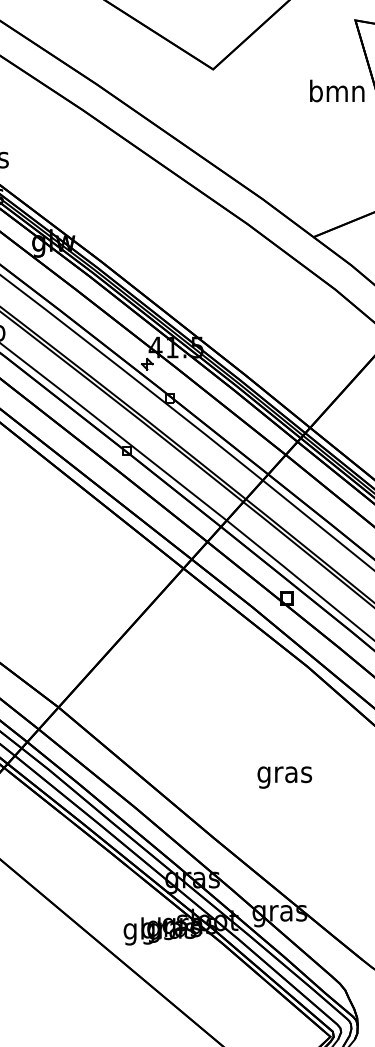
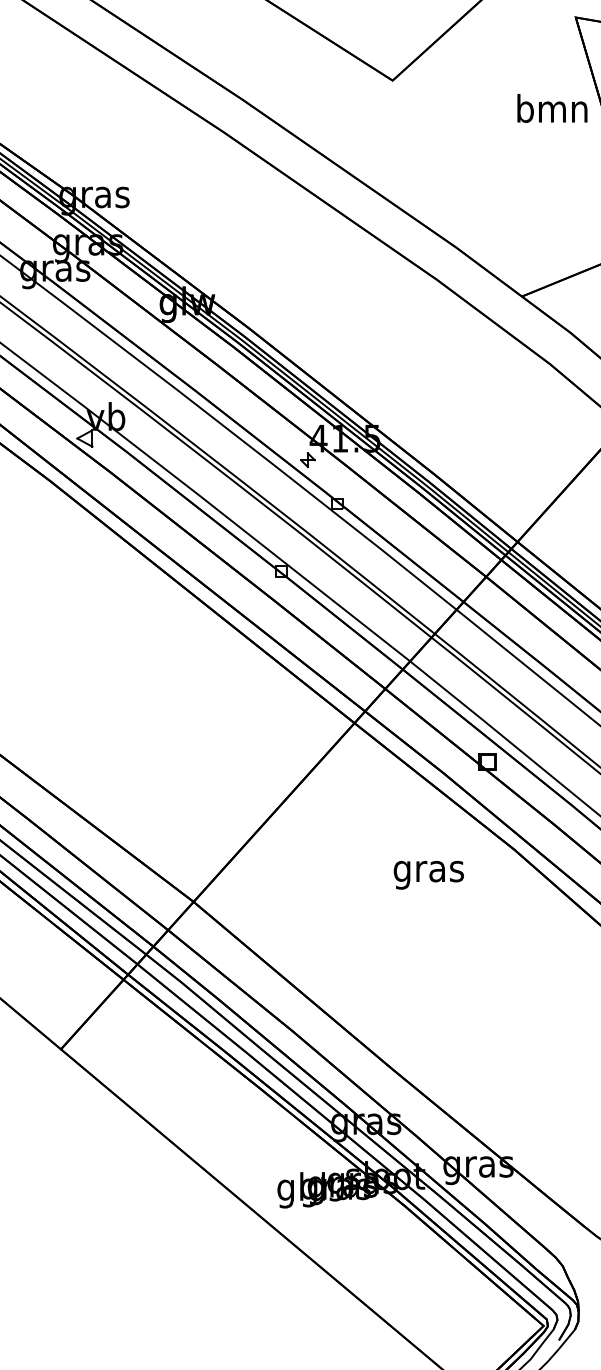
text: (284, 777) -> (428, 875), moved

